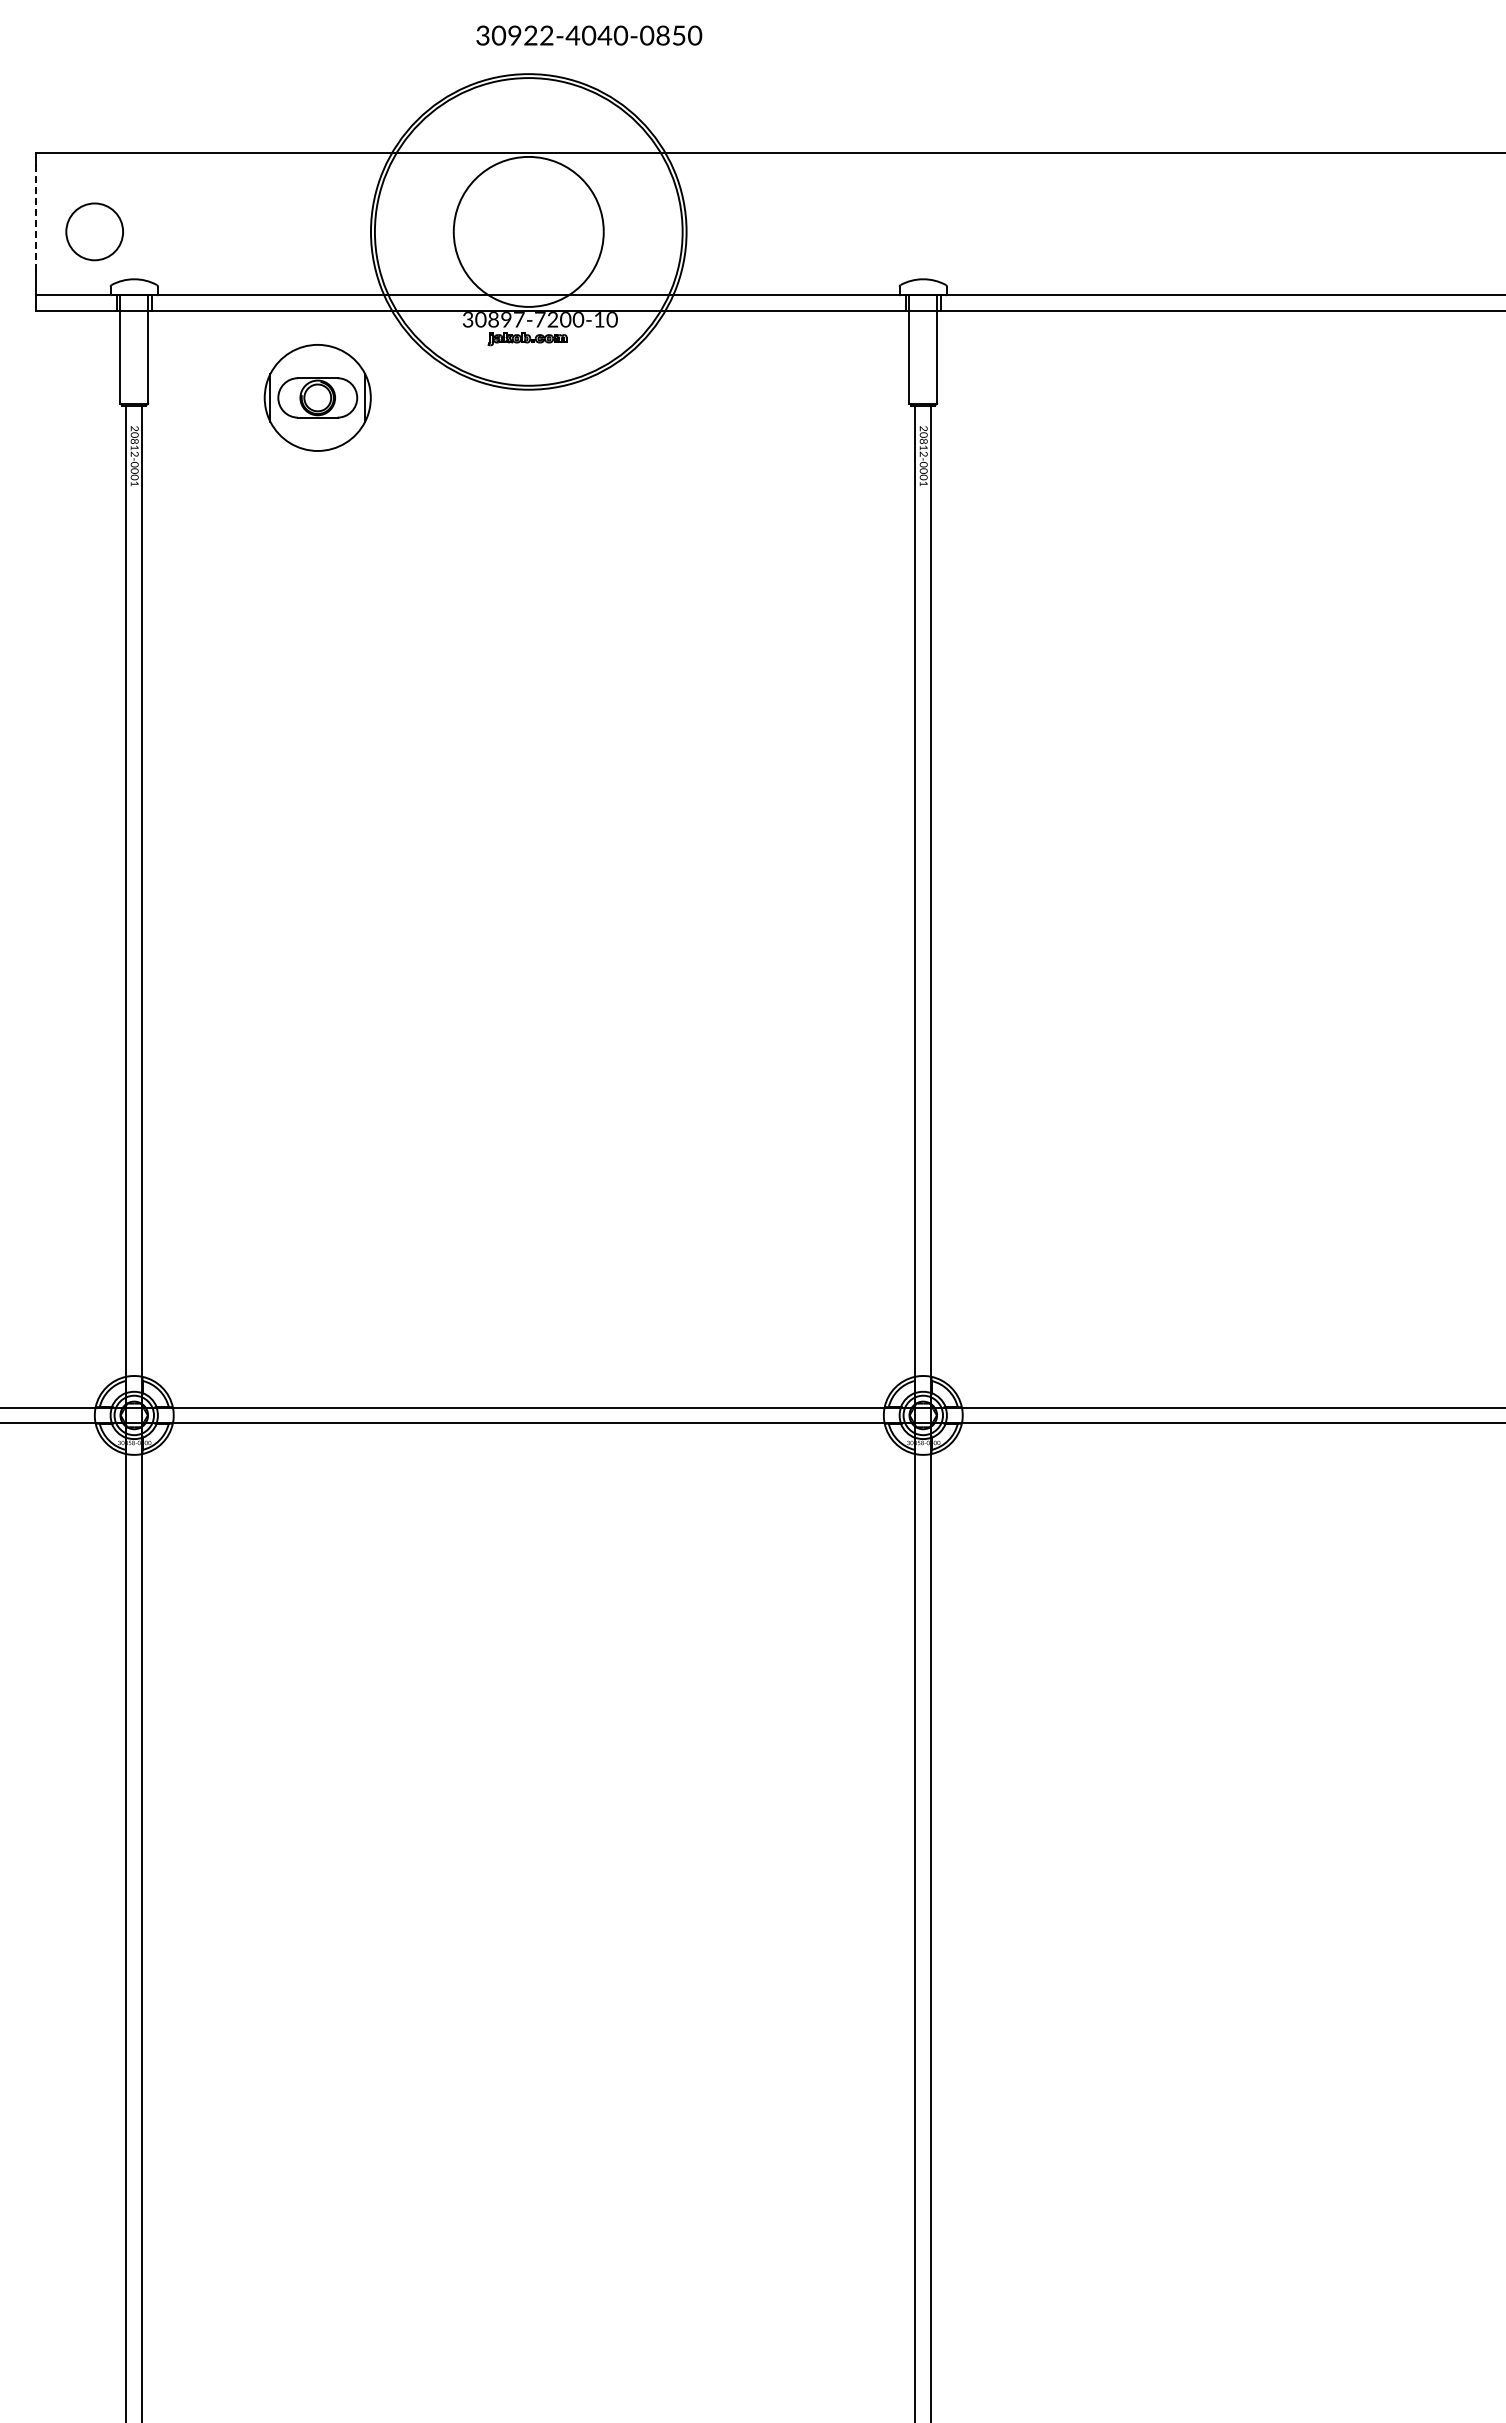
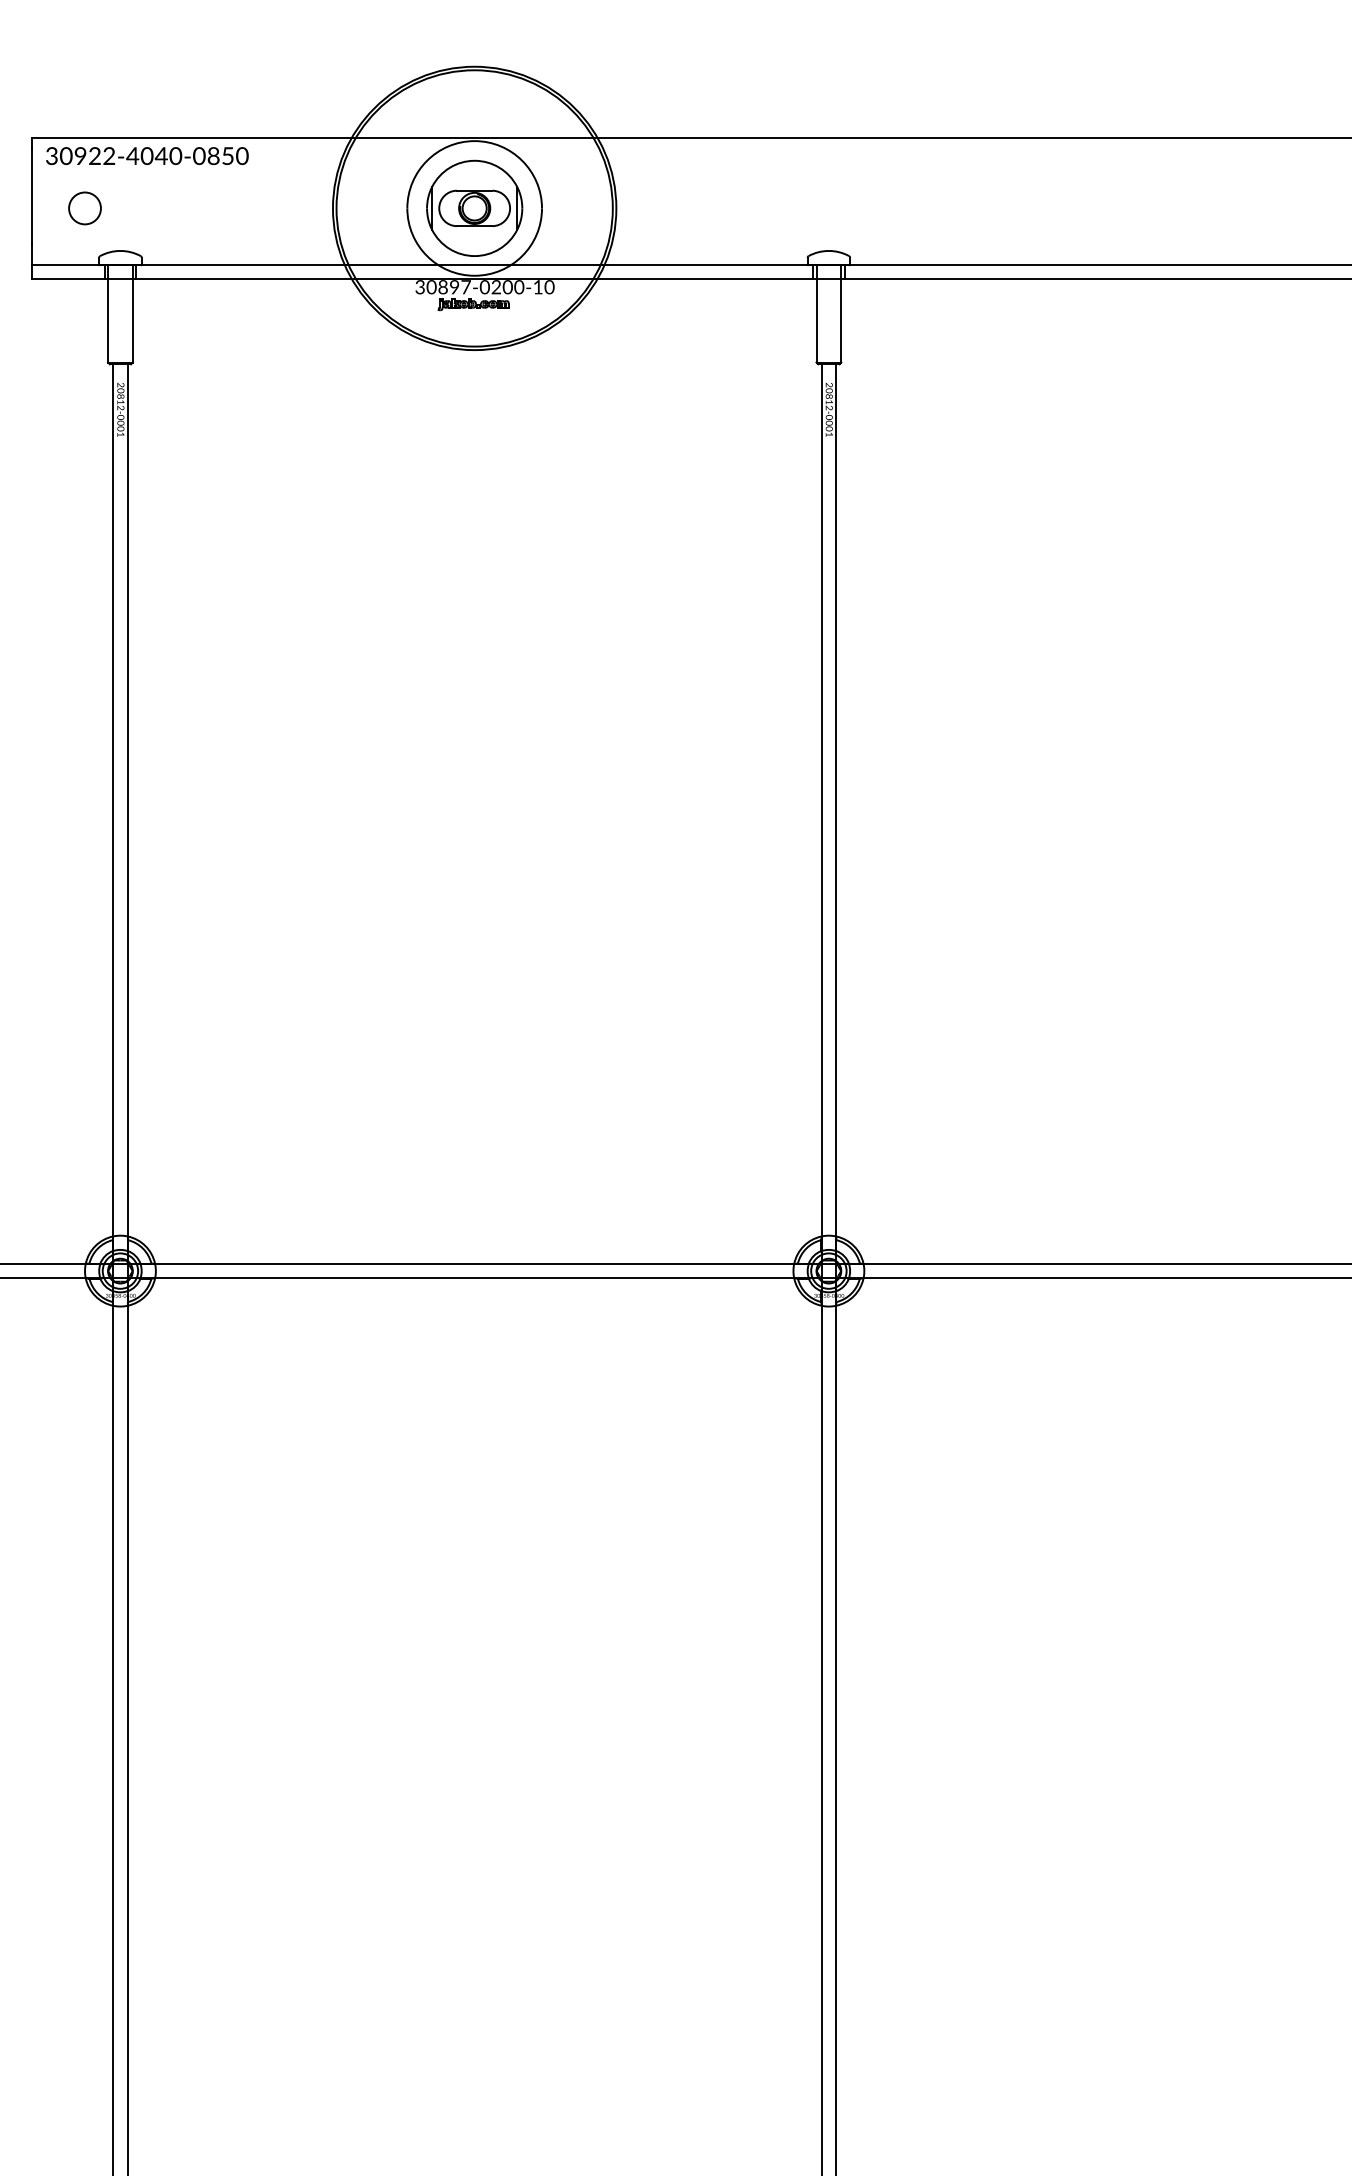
text: (589, 35) -> (147, 155), moved
line: (35, 218) -> (31, 196), dashed -> solid
circle: (94, 231) -> (84, 208), size x0.62
text: (539, 319) -> (484, 287), 30897-7200-10 -> 30897-0200-10
part: (317, 397) -> (474, 208), moved

